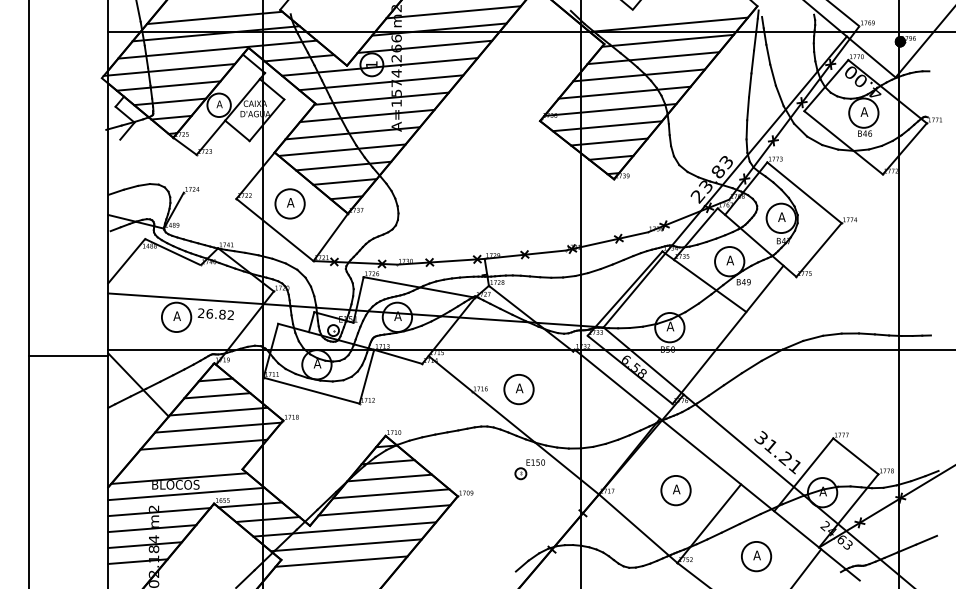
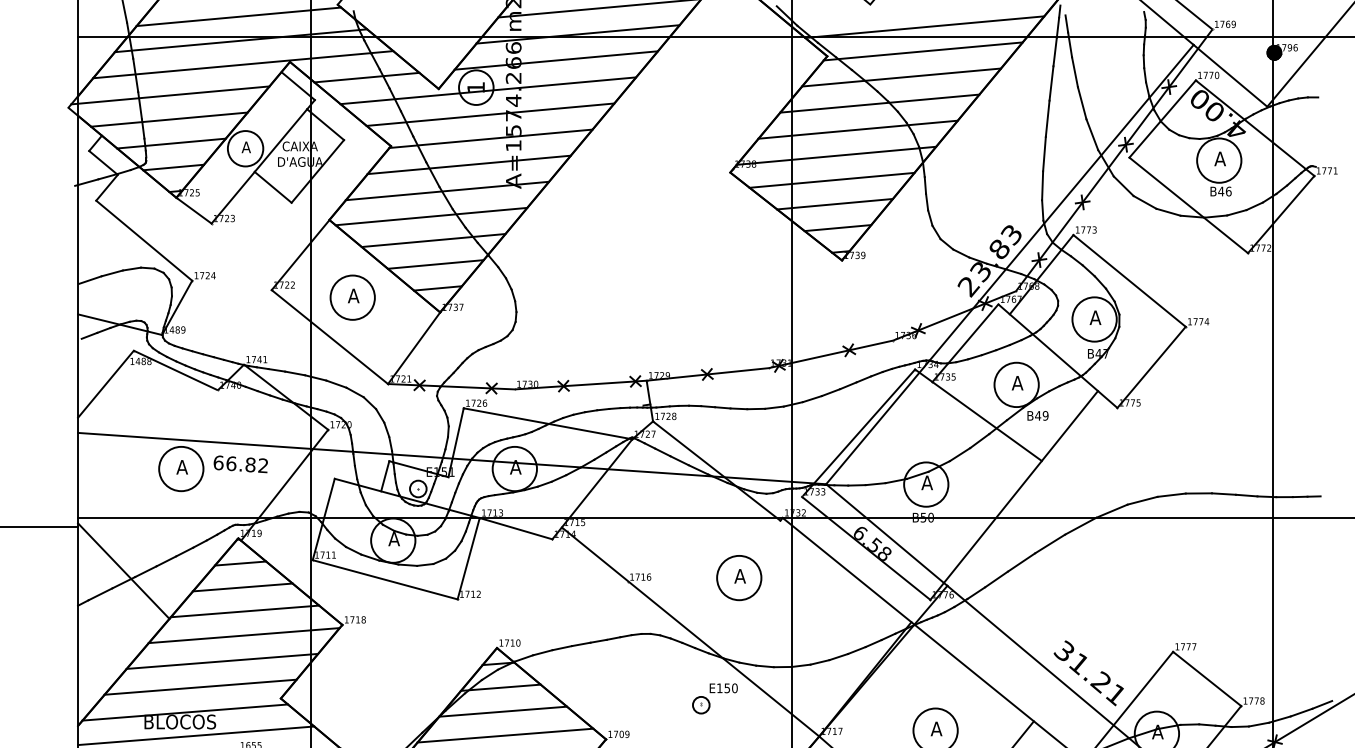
line: (151, 165) -> (143, 239), added
text: (200, 313) -> (217, 463), 26.82 -> 66.82
part: (518, 389) -> (738, 577), moved
line: (188, 461) -> (199, 686), added

